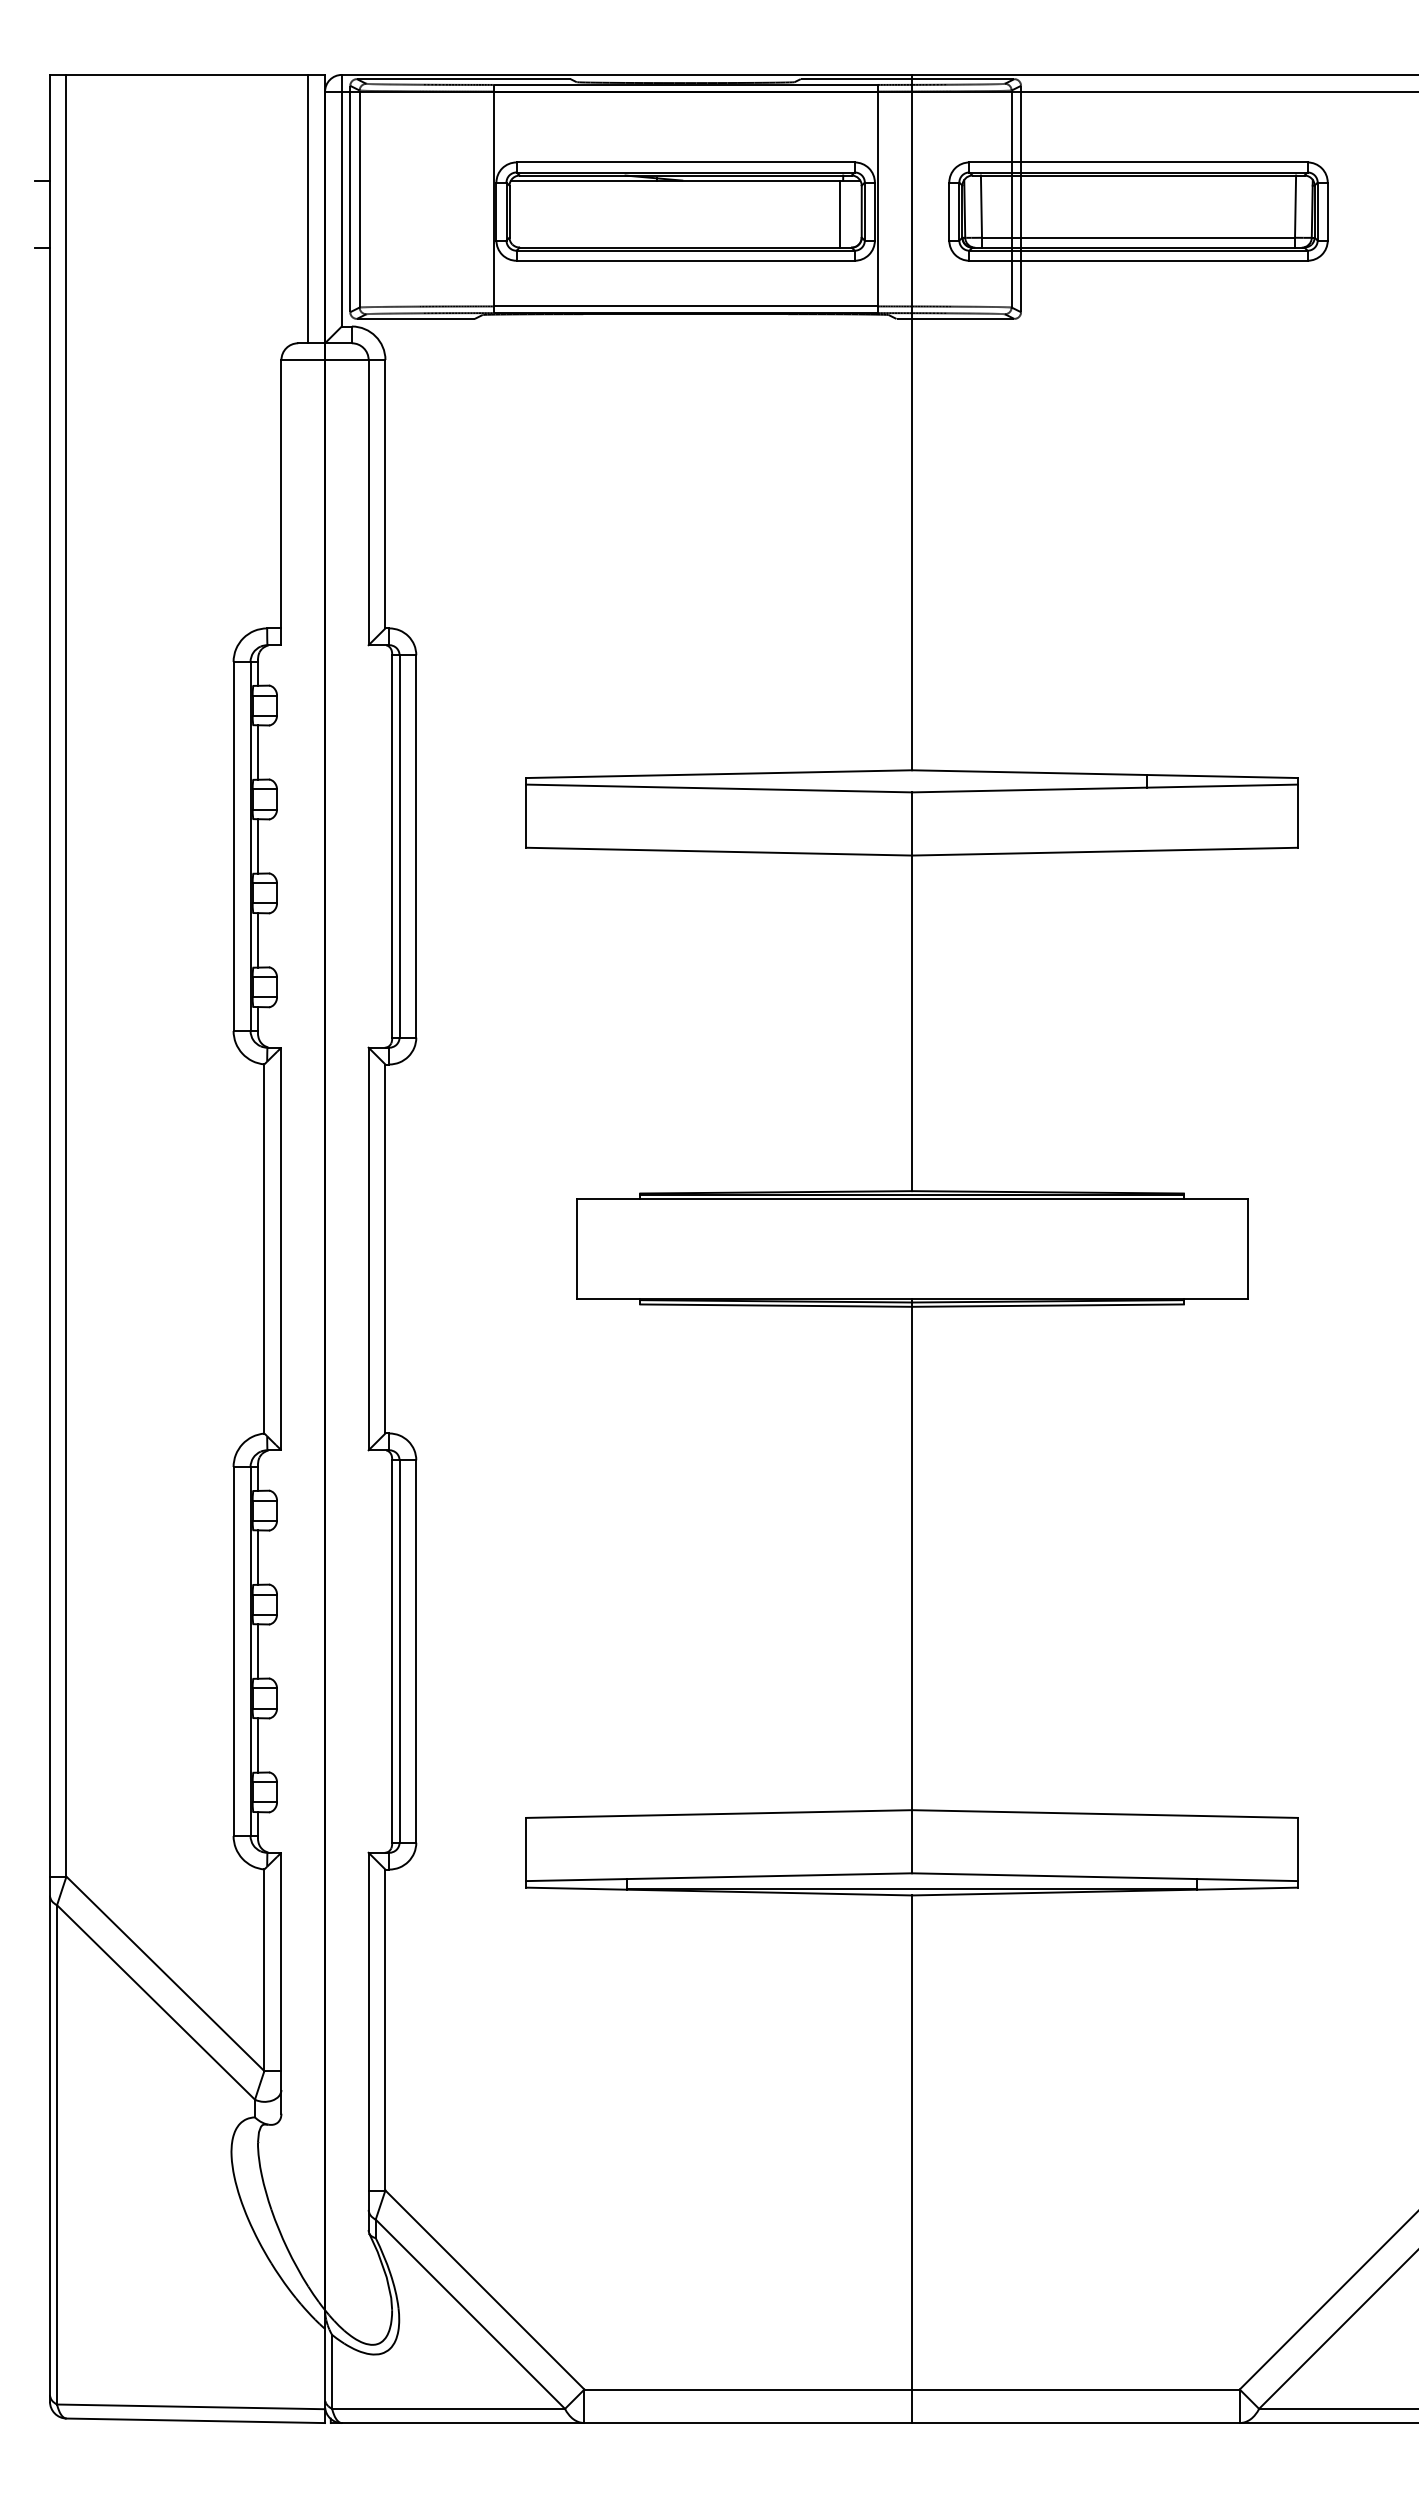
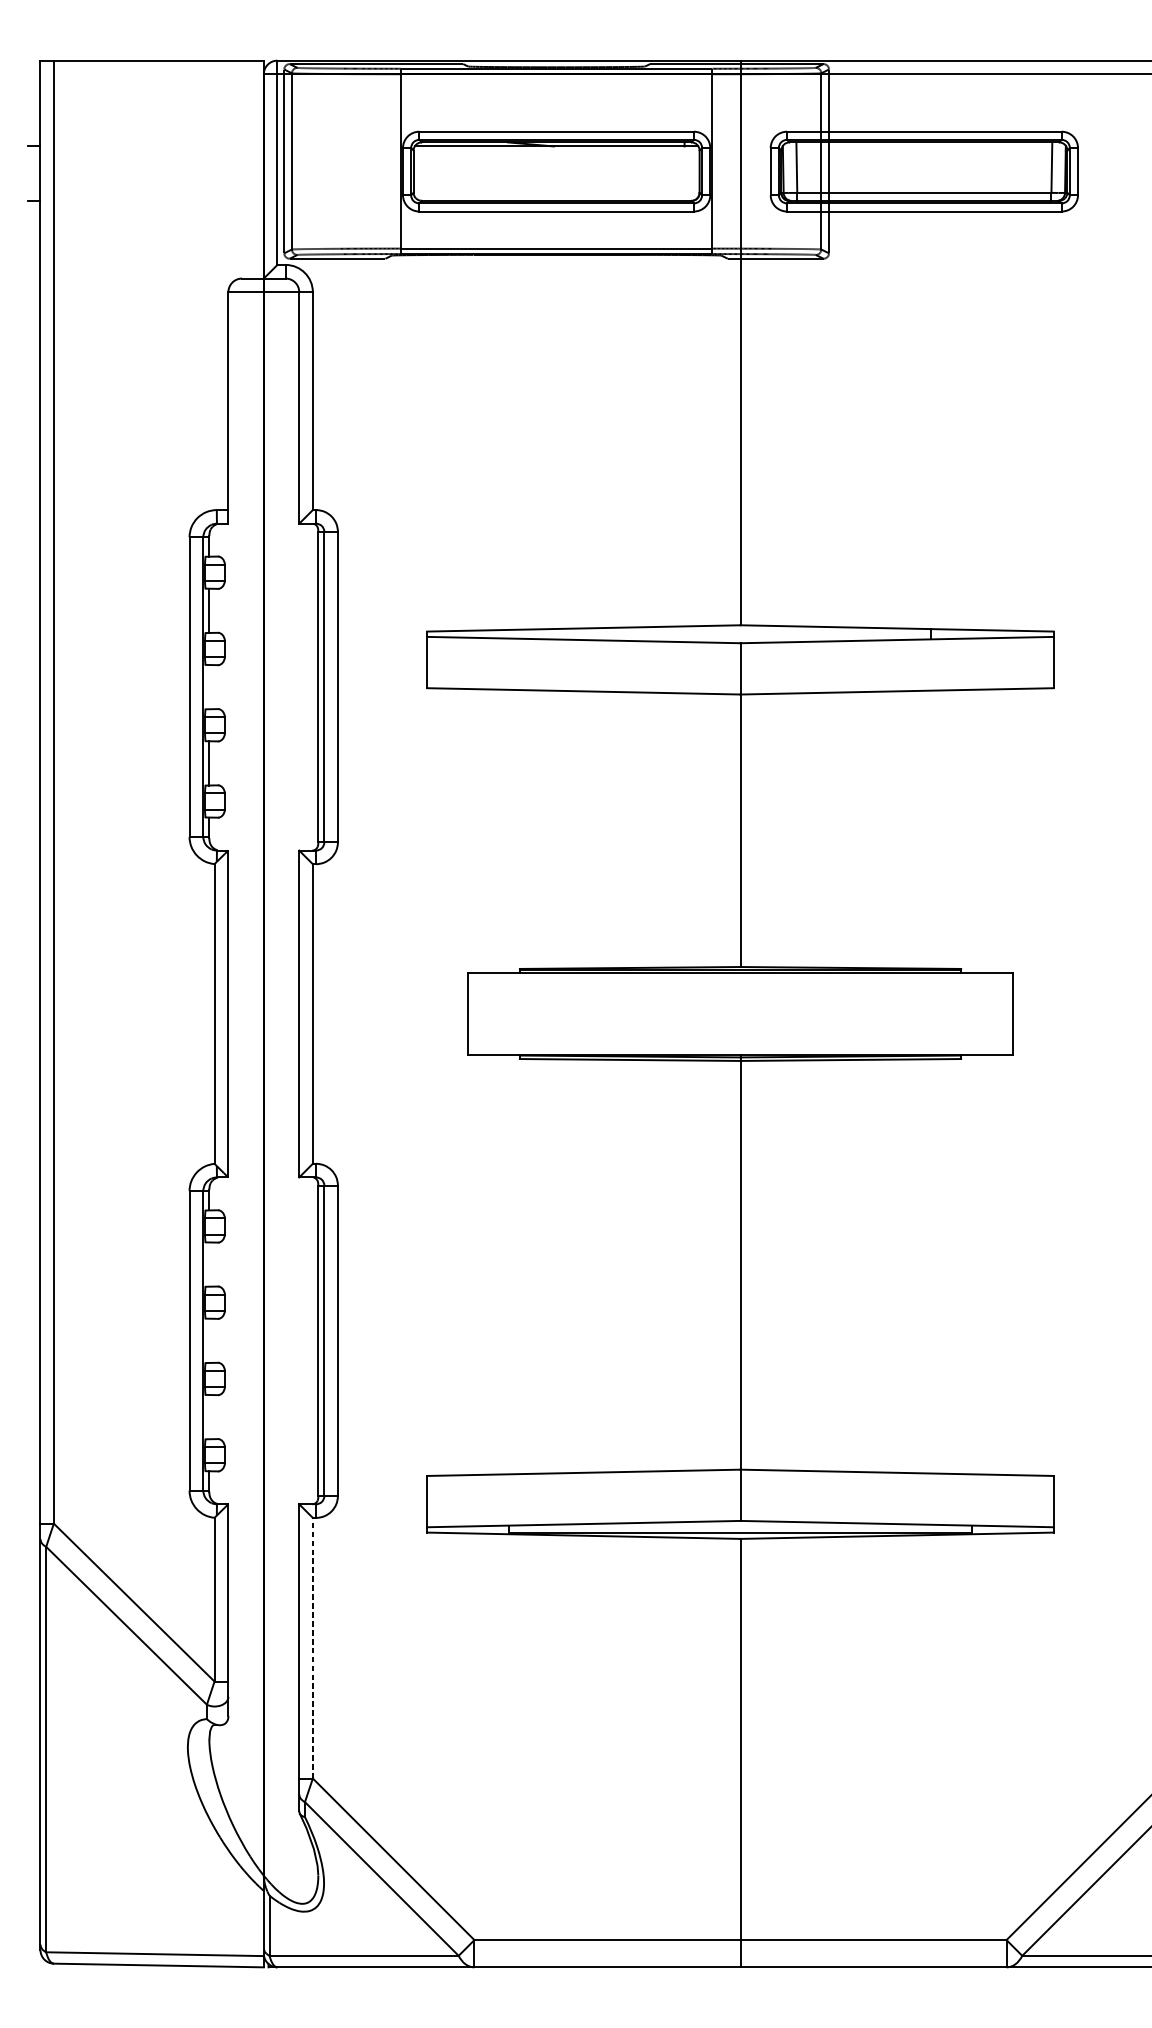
line: (307, 208) -> (249, 169), removed
line: (839, 213) -> (681, 173), removed
line: (257, 846) -> (208, 687), removed
line: (257, 1557) -> (208, 1264), removed
line: (257, 1651) -> (208, 1340), removed
line: (257, 1745) -> (208, 1417), removed
line: (385, 2029) -> (312, 1647), solid -> dashed

